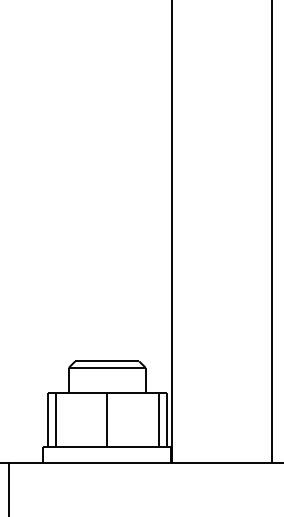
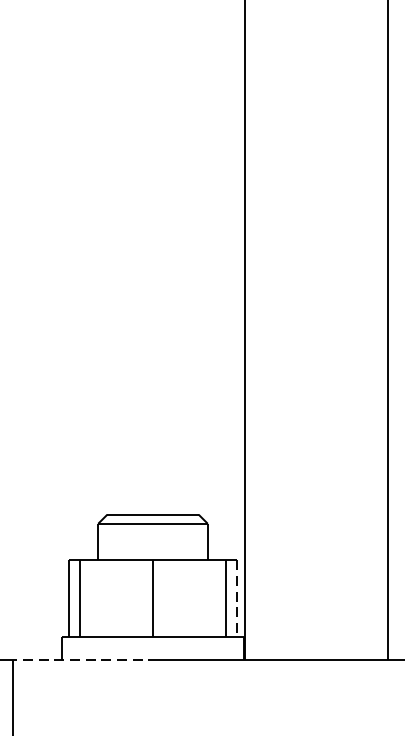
line: (166, 420) -> (237, 598), solid -> dashed
line: (59, 463) -> (84, 660), solid -> dashed

